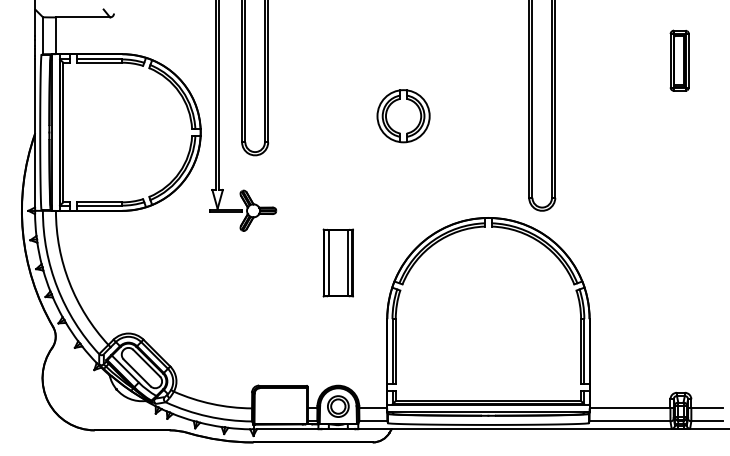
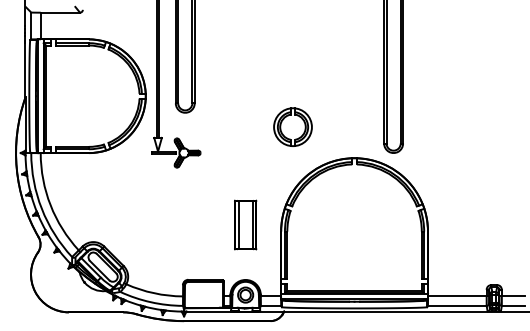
part: (679, 60) -> (493, 43), removed
part: (403, 116) -> (292, 127), moved
part: (337, 262) -> (245, 224), moved

